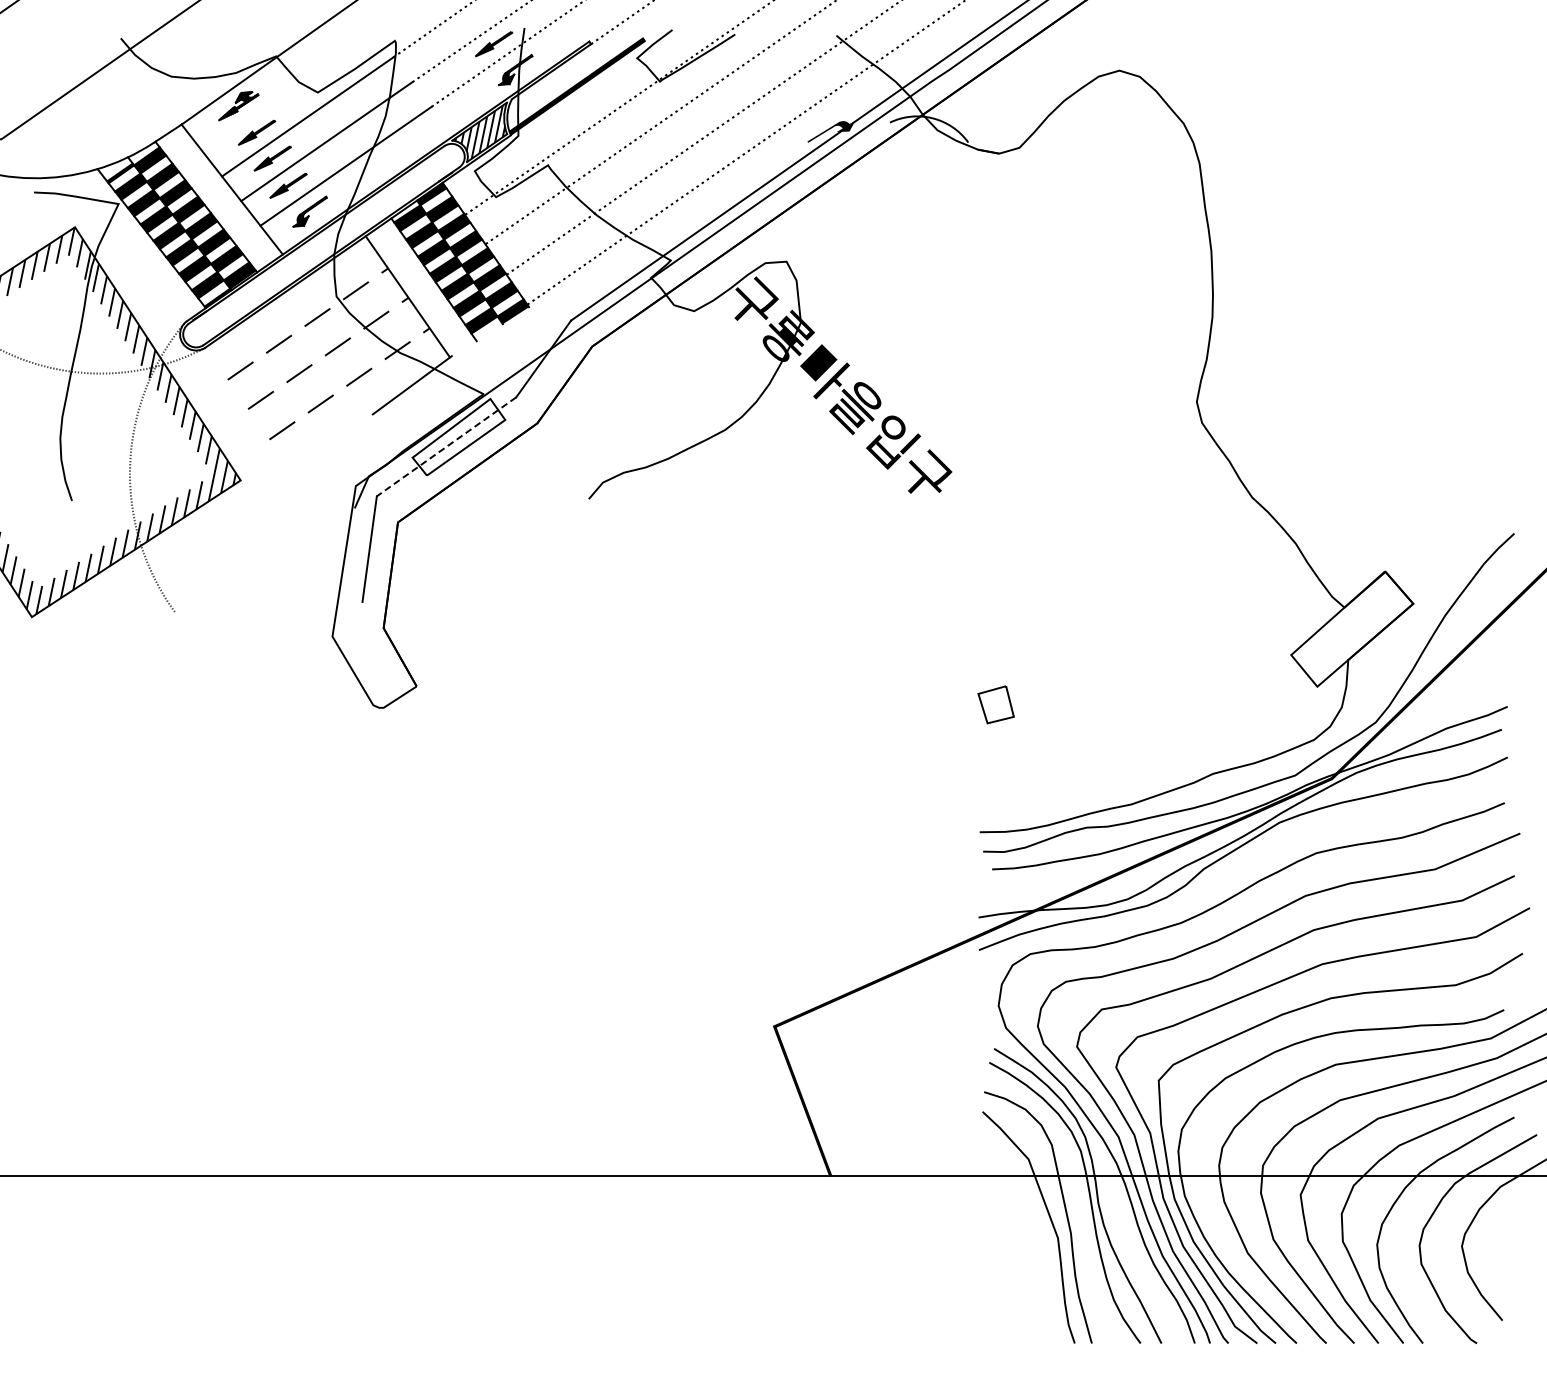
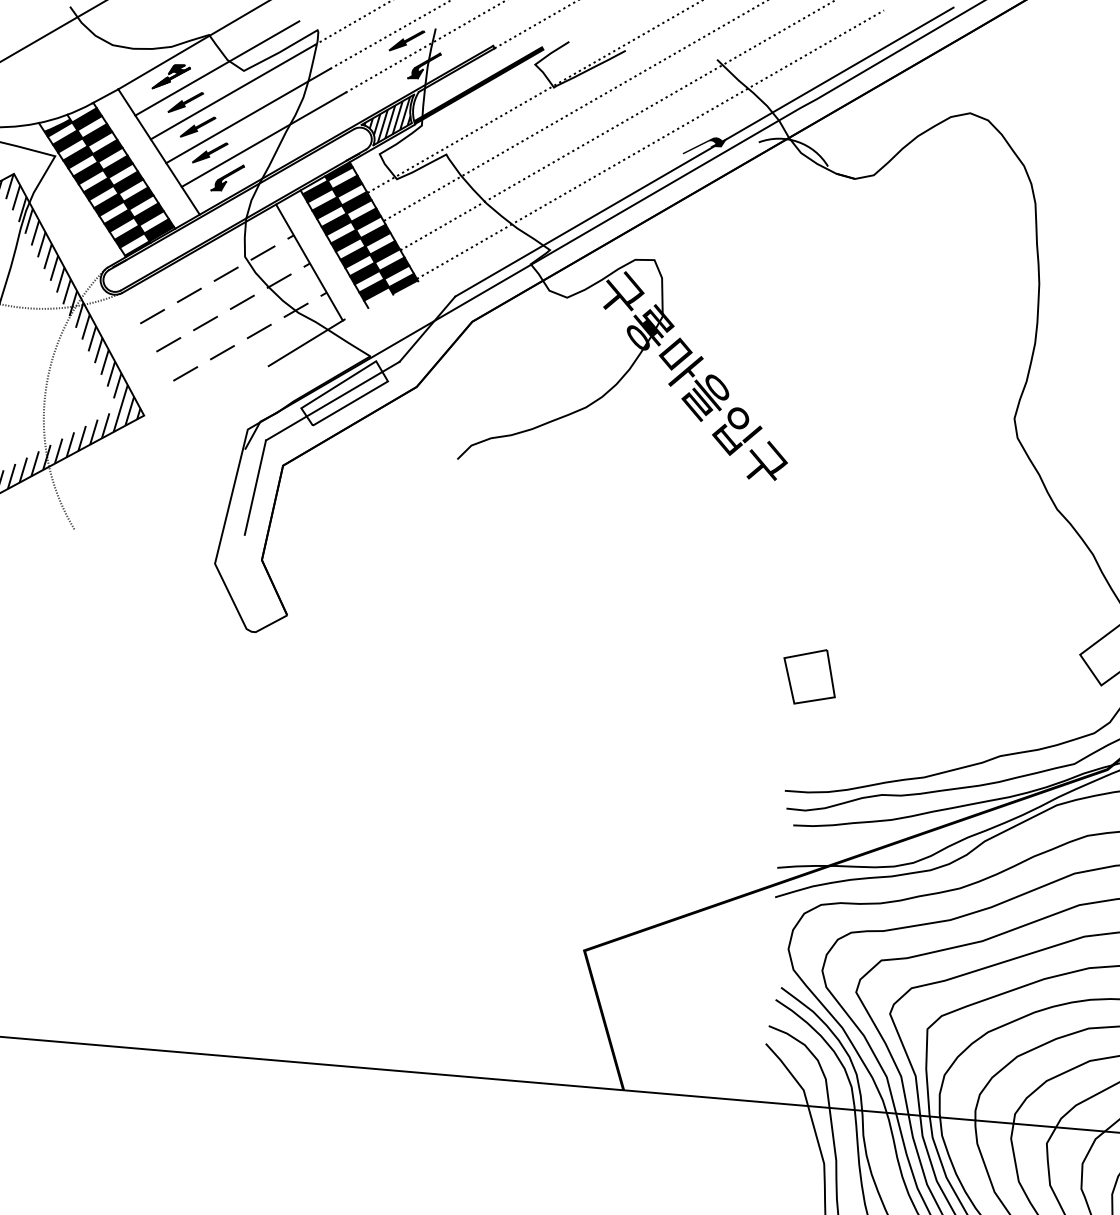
line: (287, 91) -> (216, 67), added
fill: (118, 172) -> (57, 127), added
line: (446, 447) -> (332, 401), dashed -> solid
part: (995, 704) -> (809, 676), size x1.67

